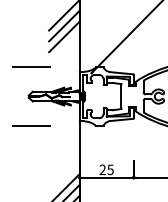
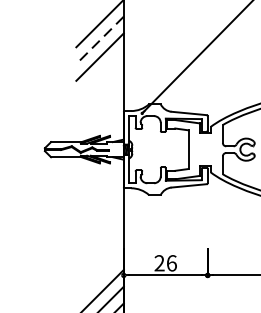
line: (64, 26) -> (100, 40), solid -> dashed
line: (31, 67) -> (49, 104), removed
line: (31, 125) -> (49, 194), removed
text: (110, 169) -> (171, 262), 25 -> 26

